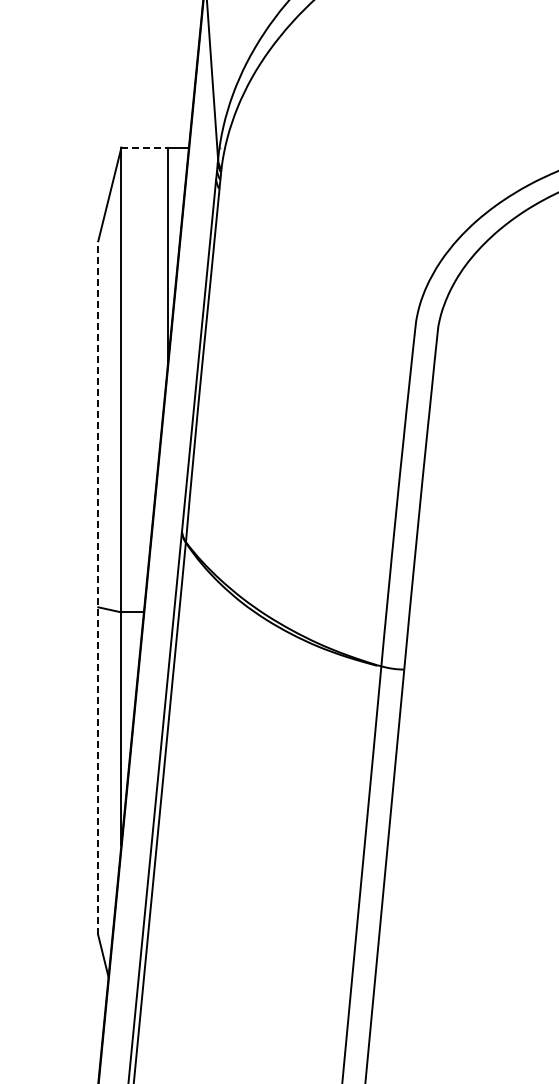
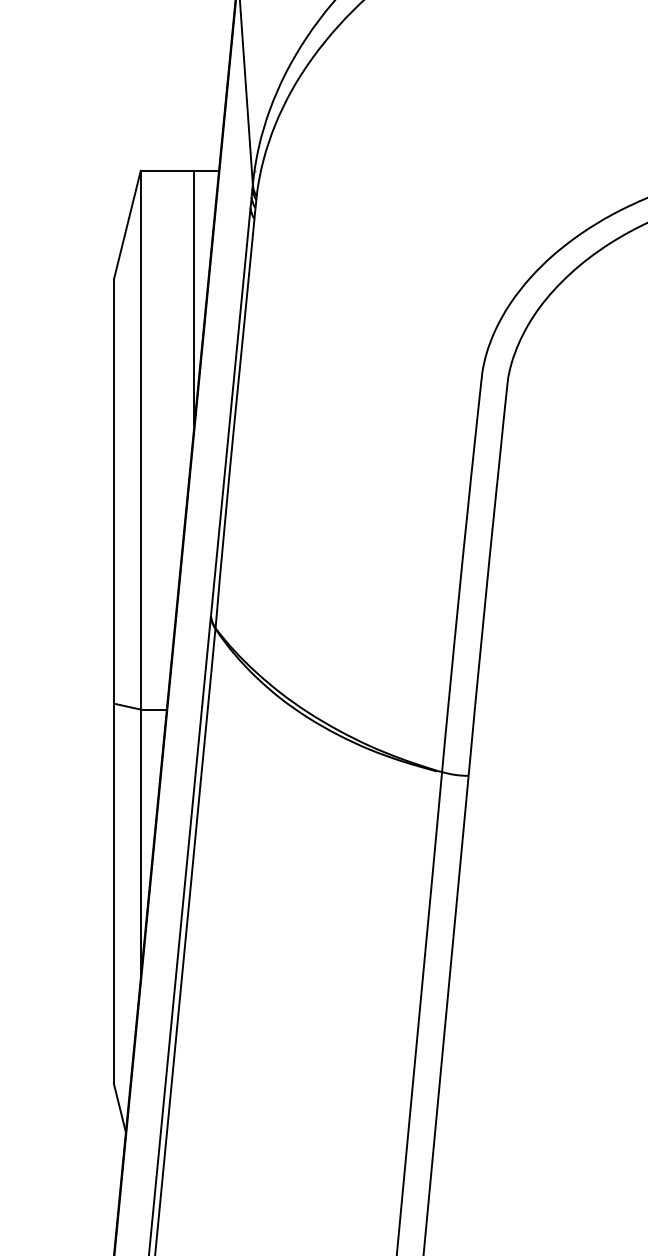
line: (145, 147) -> (168, 170), dashed -> solid
line: (98, 587) -> (114, 680), dashed -> solid

